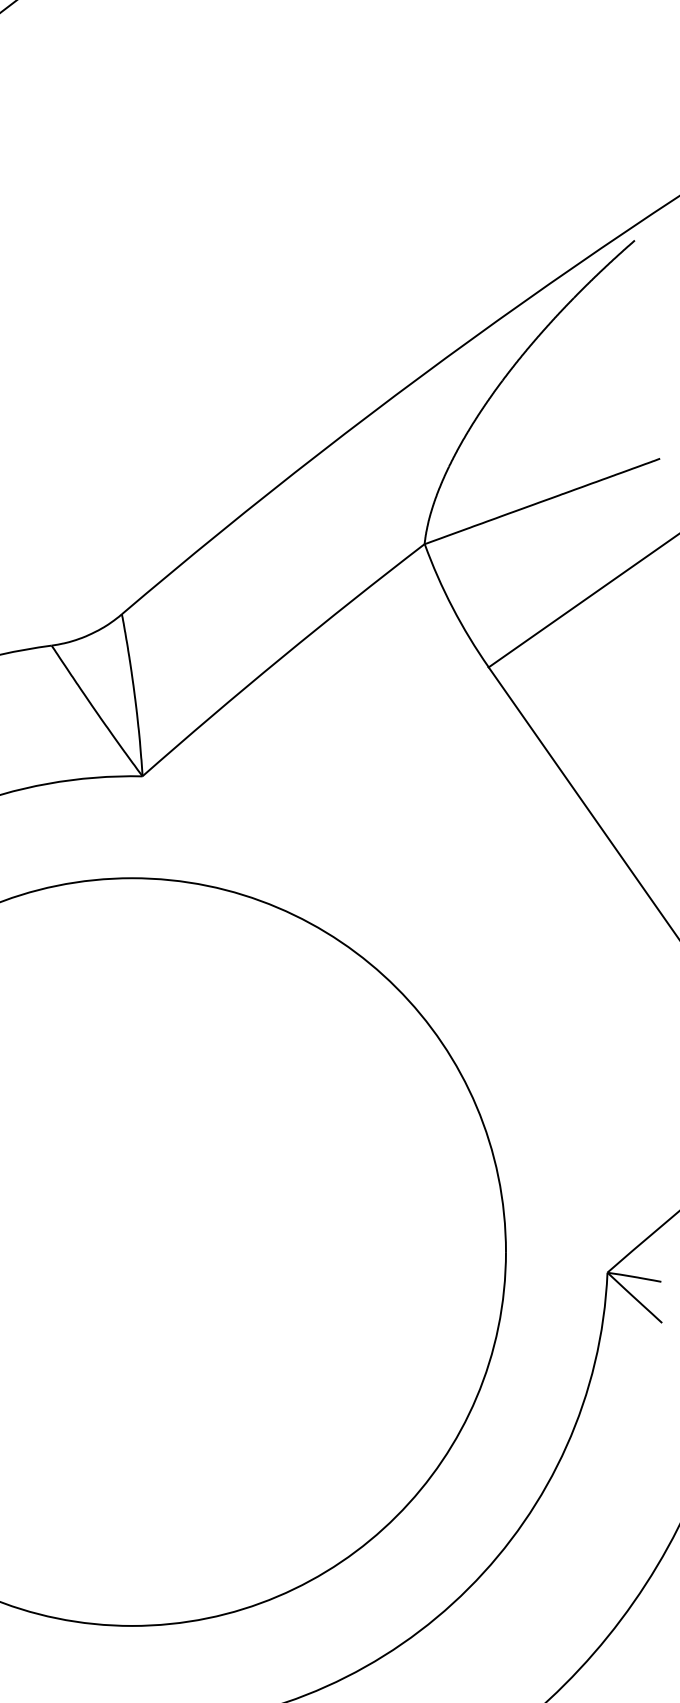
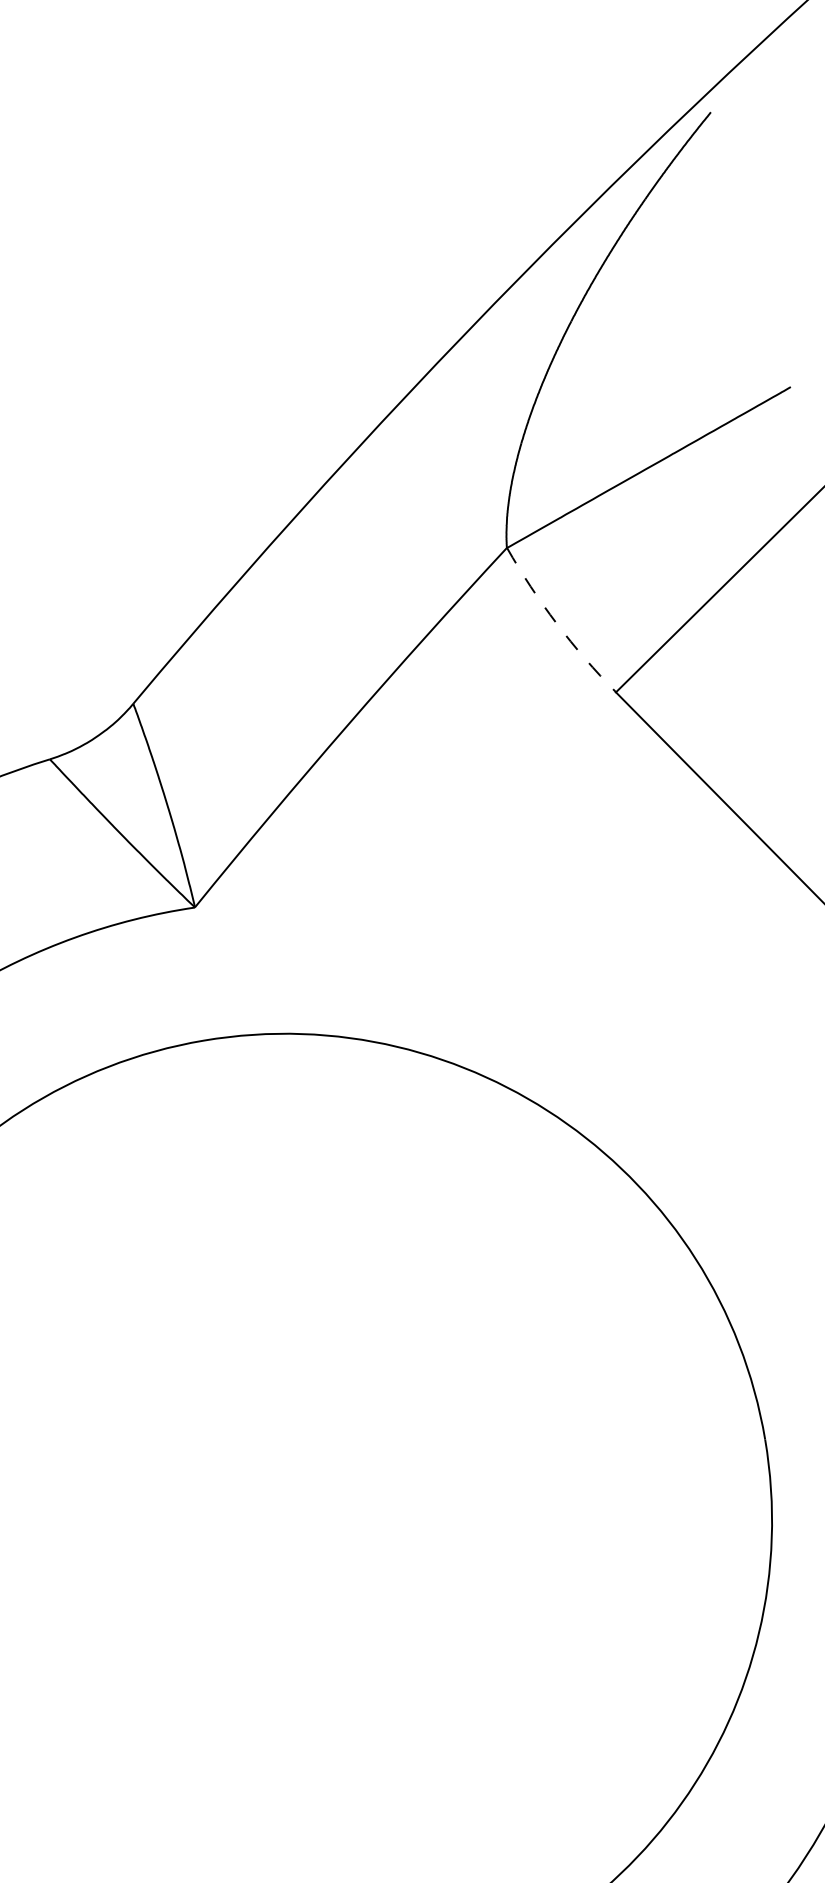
arc: (452, 607) -> (556, 623), solid -> dashed

